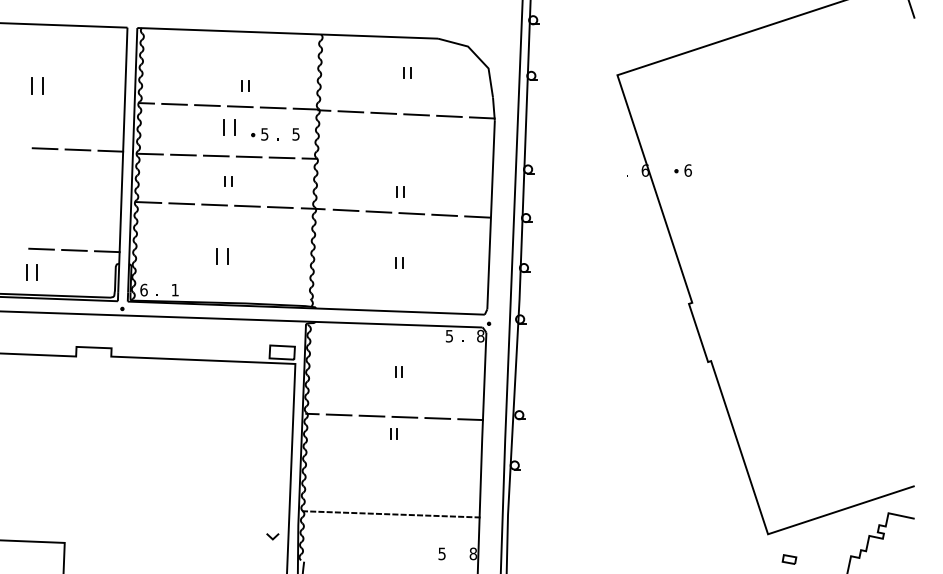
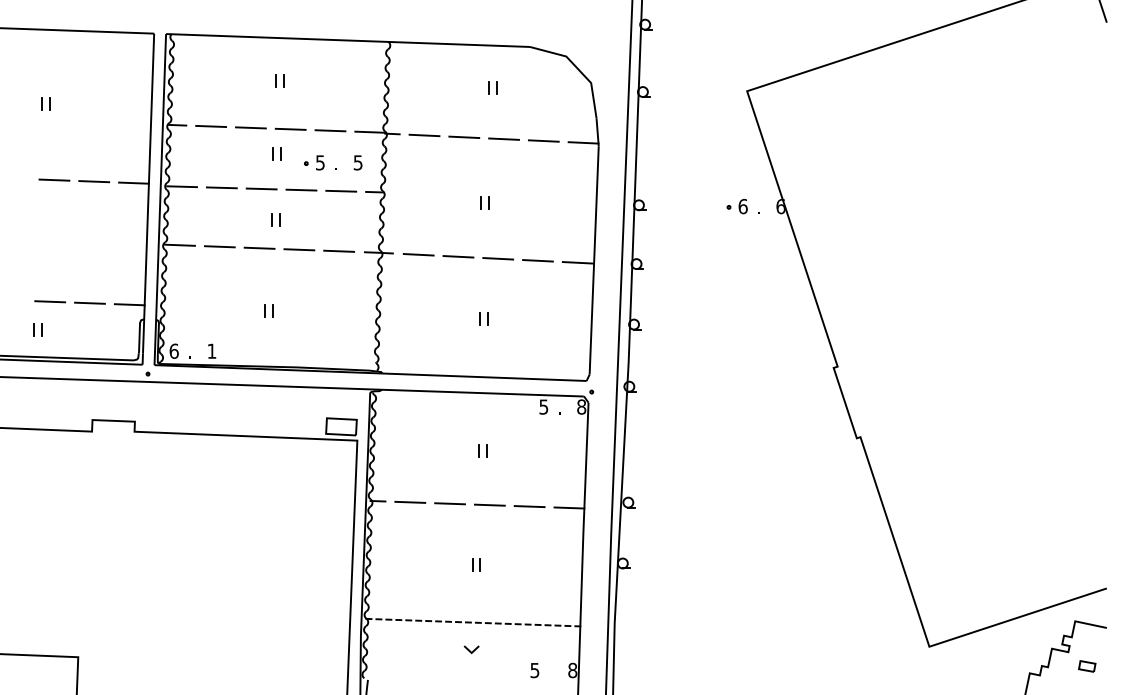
part: (37, 85) -> (45, 103), size x0.62
part: (245, 85) -> (280, 80), moved
part: (229, 126) -> (277, 153), size x0.62
part: (682, 170) -> (736, 206), moved
part: (400, 191) -> (484, 202), moved
part: (222, 256) -> (269, 310), size x0.62
part: (31, 272) -> (38, 329), size x0.62
part: (393, 433) -> (476, 564), moved
line: (271, 536) -> (470, 649), moved
part: (789, 559) -> (1087, 666), moved

